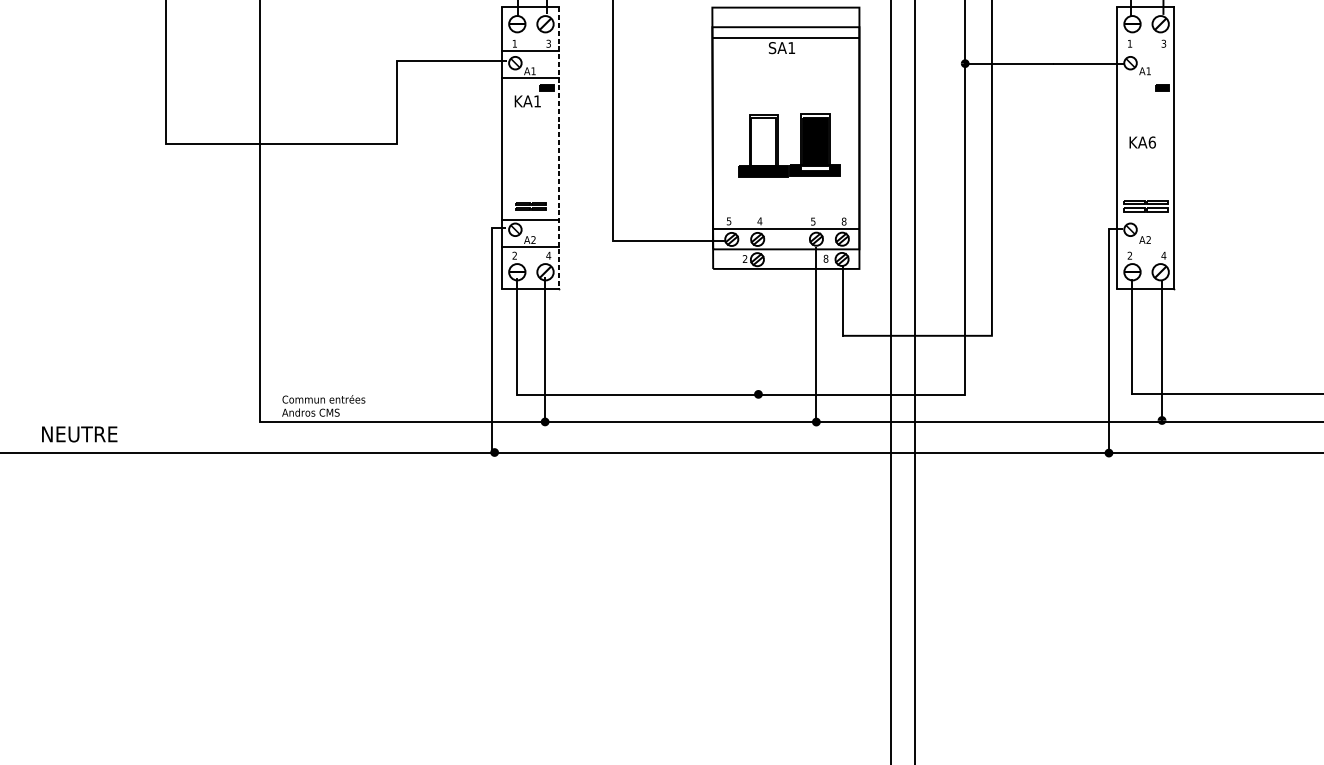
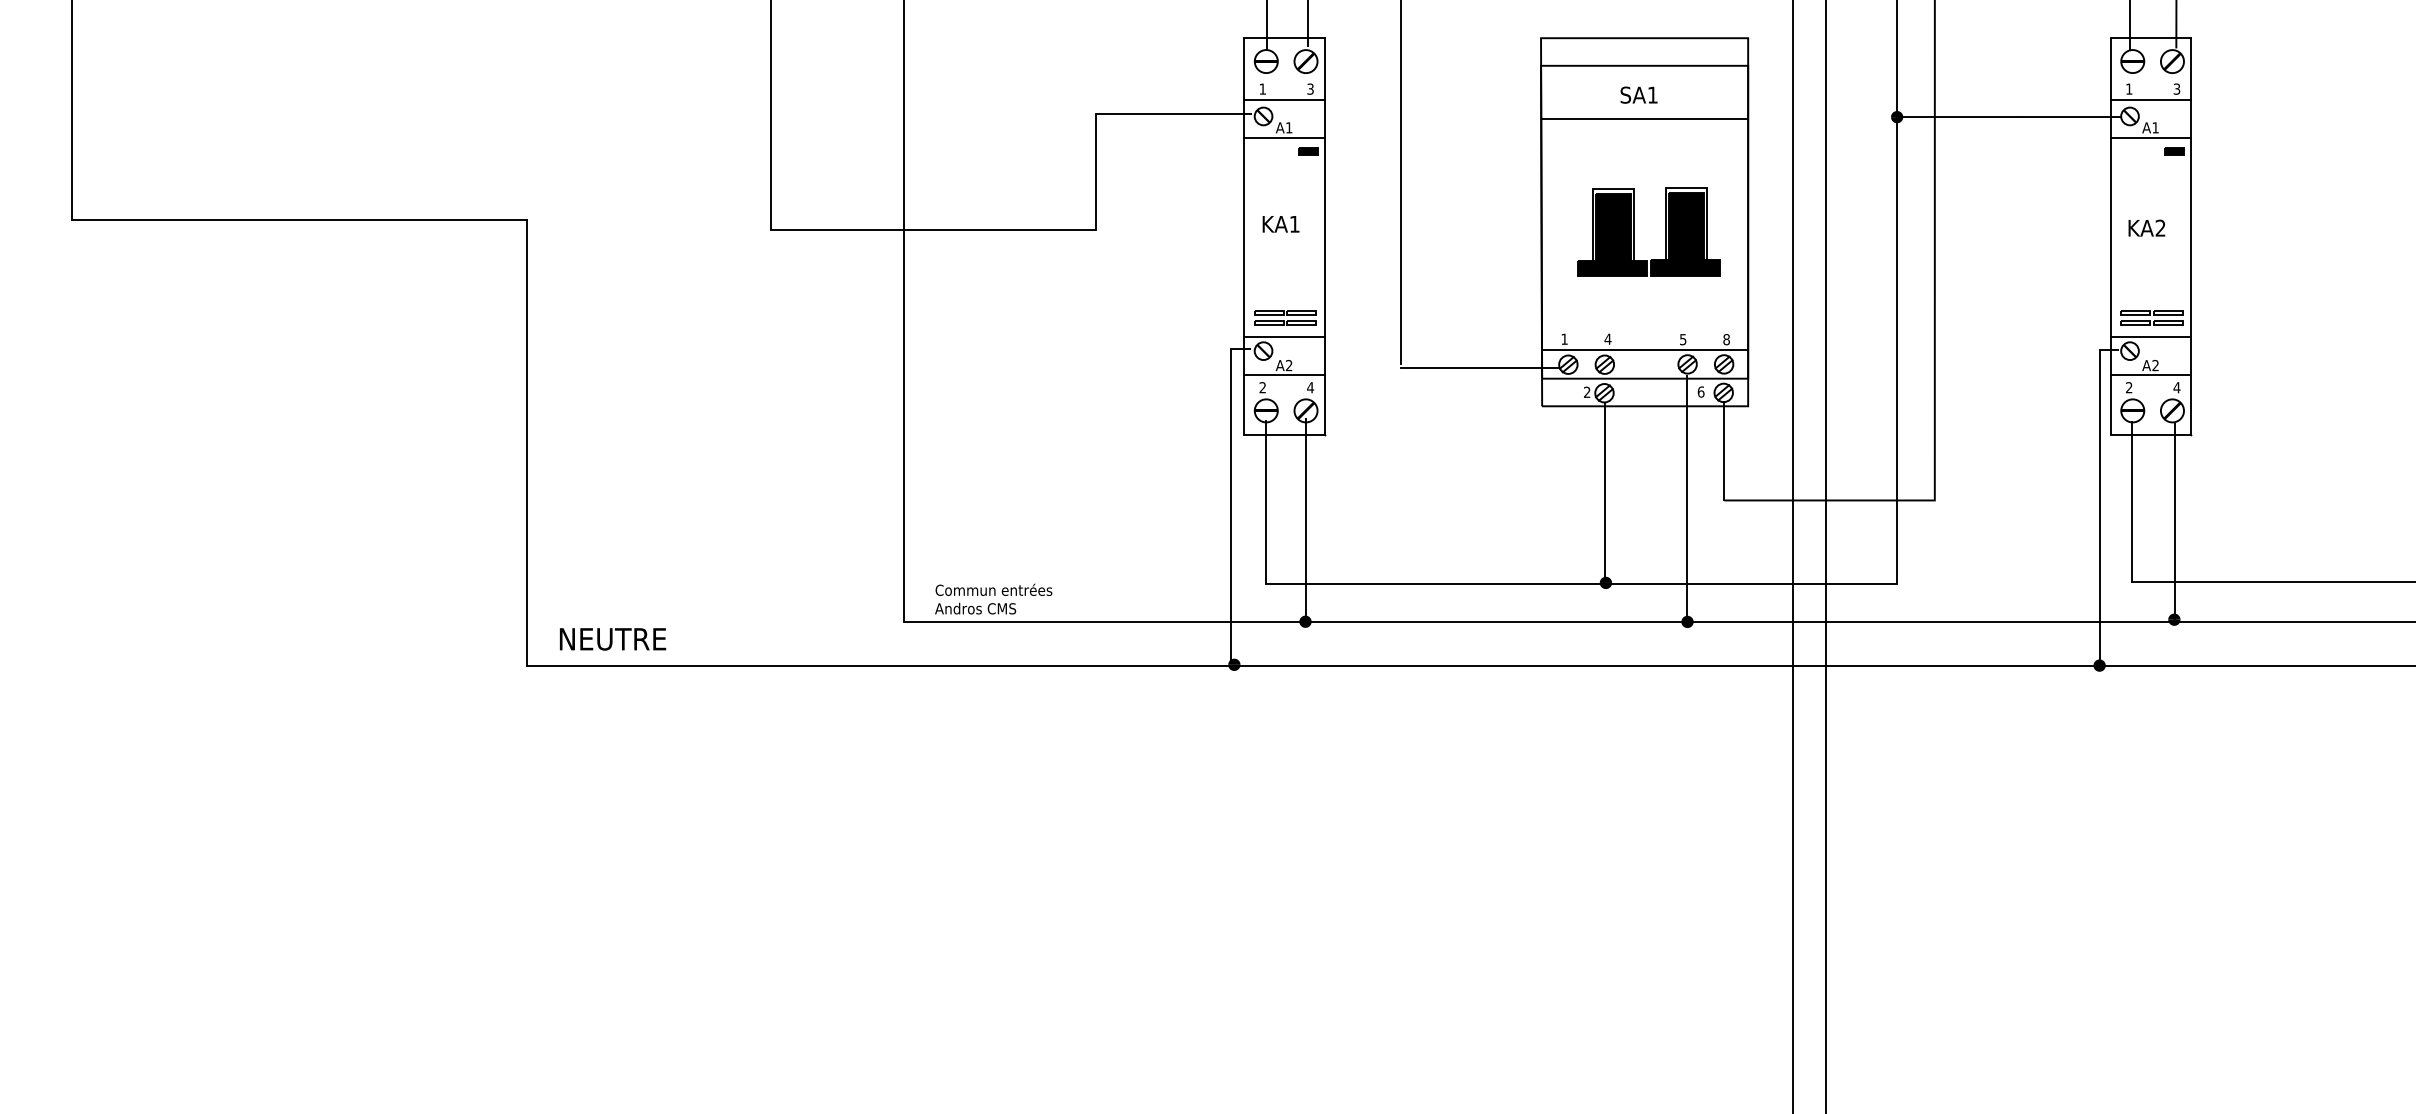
line: (786, 37) -> (1645, 118), moved
line: (1145, 51) -> (2150, 99), added
line: (1145, 78) -> (2150, 137), added
text: (527, 101) -> (1280, 224), moved
fill: (763, 142) -> (1613, 227), added
text: (1152, 142) -> (2160, 227), KA6 -> KA2
line: (558, 148) -> (1324, 236), dashed -> solid
fill: (815, 168) -> (1686, 264), added
part: (530, 205) -> (1285, 317), size x1.43
text: (729, 220) -> (1564, 338), 5 -> 1
line: (1145, 220) -> (2150, 337), added
line: (1145, 246) -> (2150, 374), added
text: (825, 258) -> (1700, 391), 8 -> 6
line: (758, 330) -> (1605, 492), added
text: (80, 434) -> (613, 639), moved

